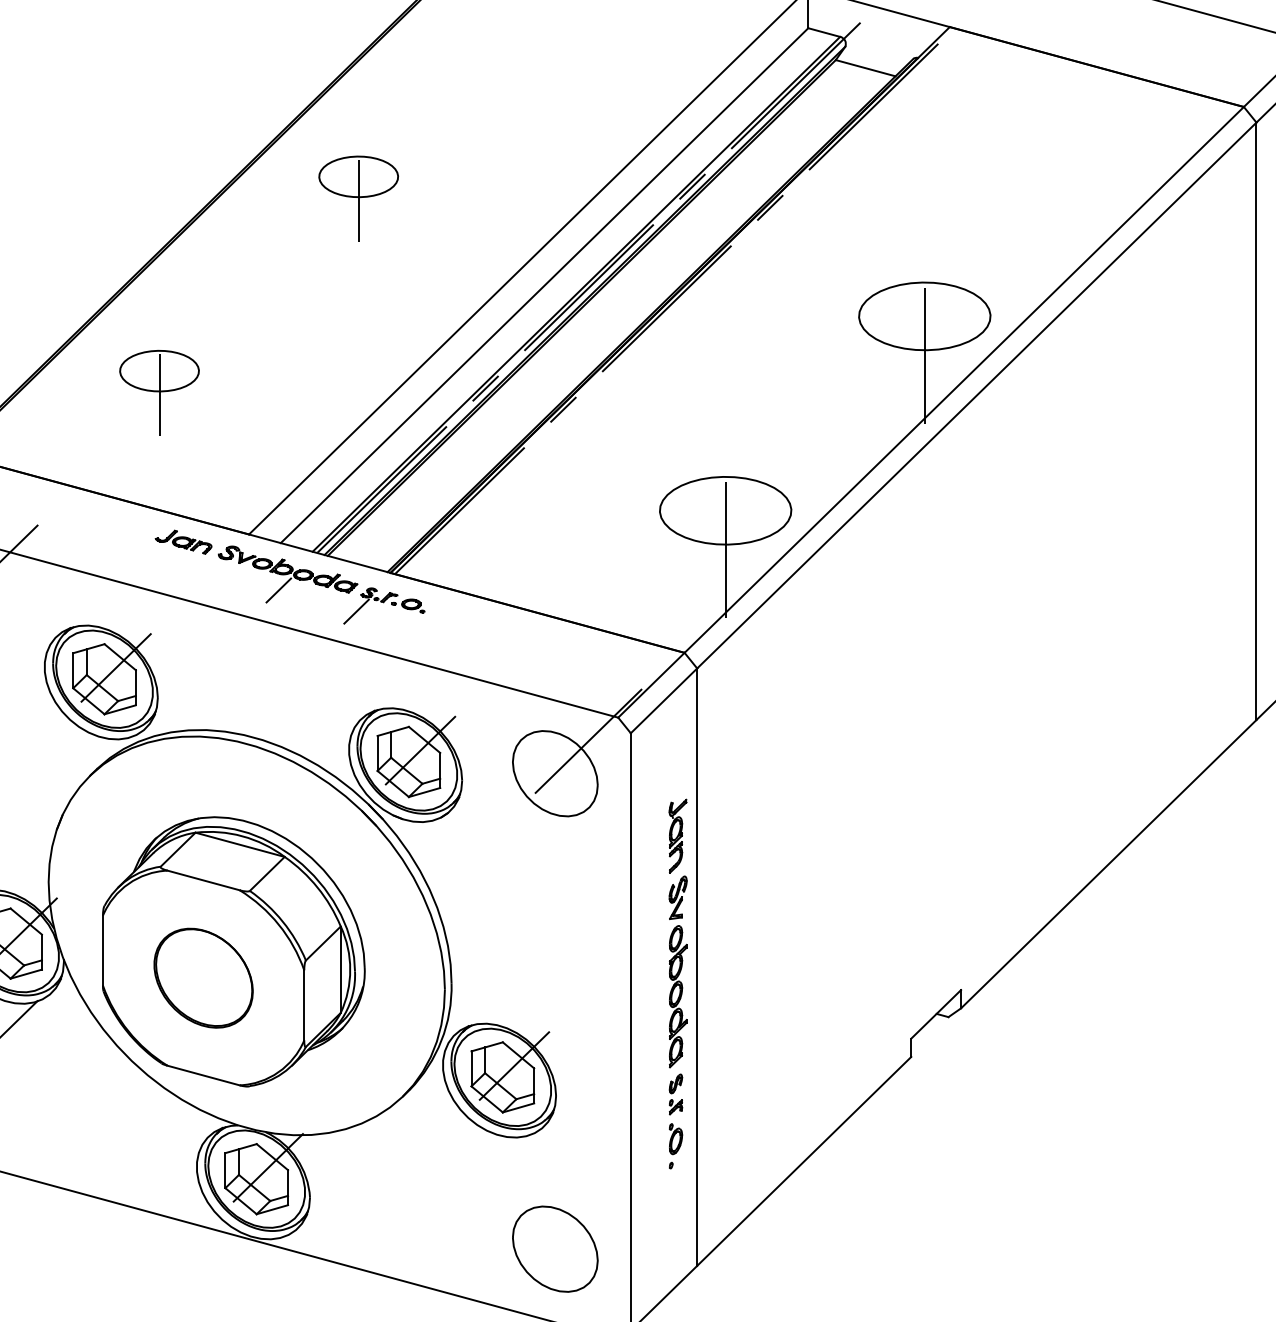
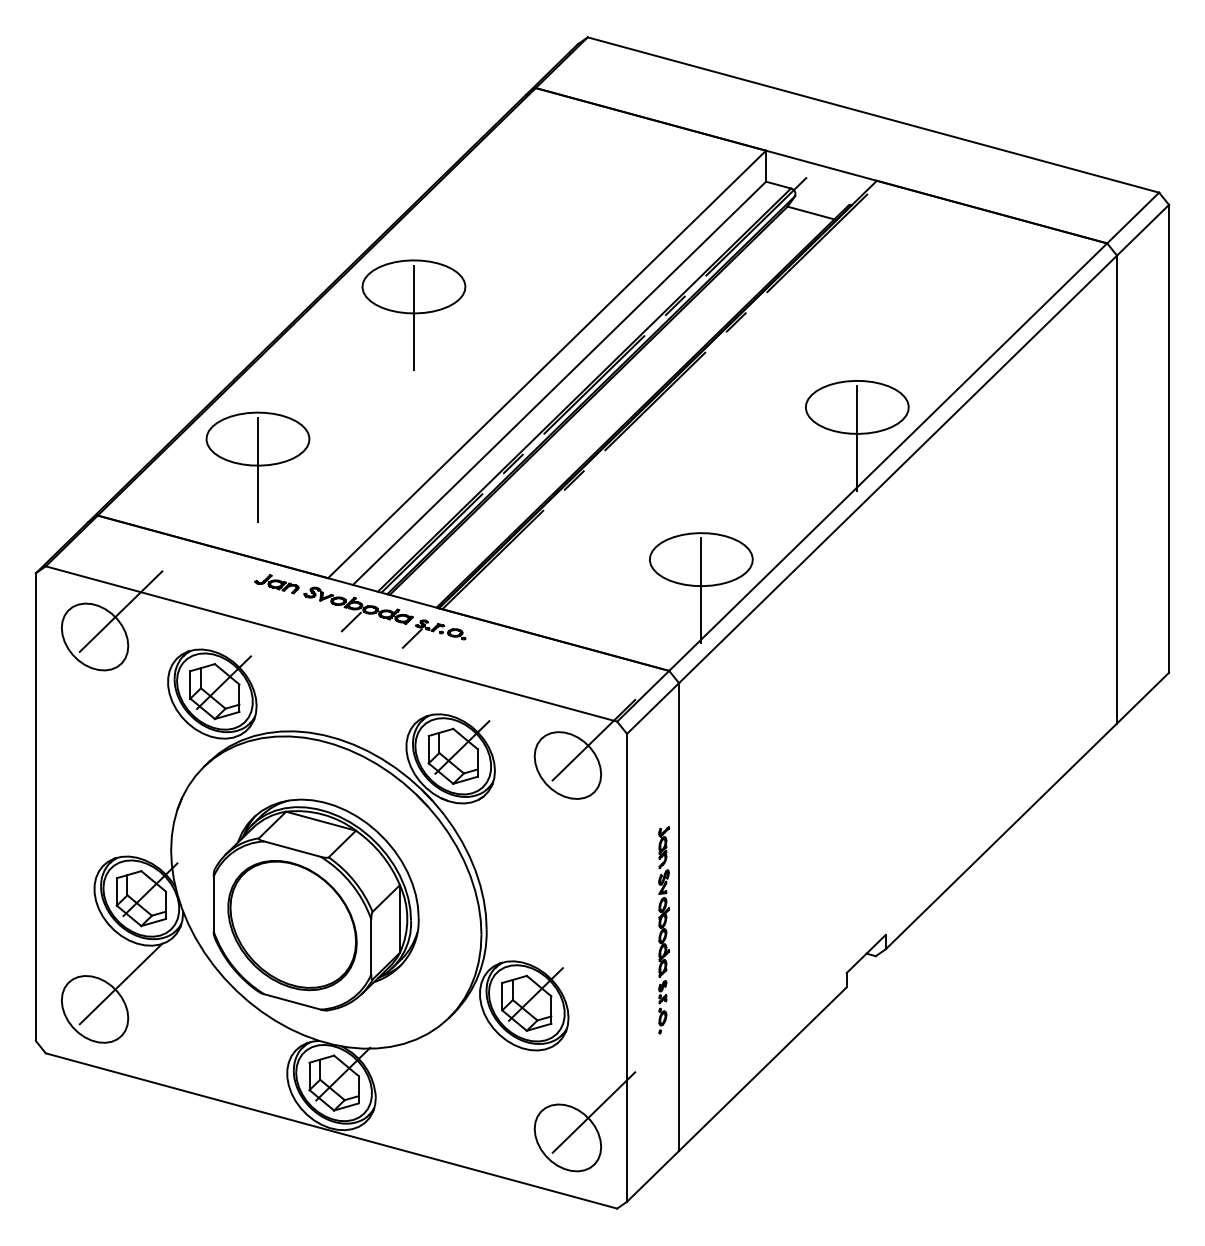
part: (358, 197) -> (413, 314), size x1.67
part: (158, 391) -> (257, 466), size x1.67
part: (203, 977) -> (292, 925), size x1.67
part: (677, 984) -> (663, 930), size x0.71
line: (587, 1216) -> (593, 1112), added

